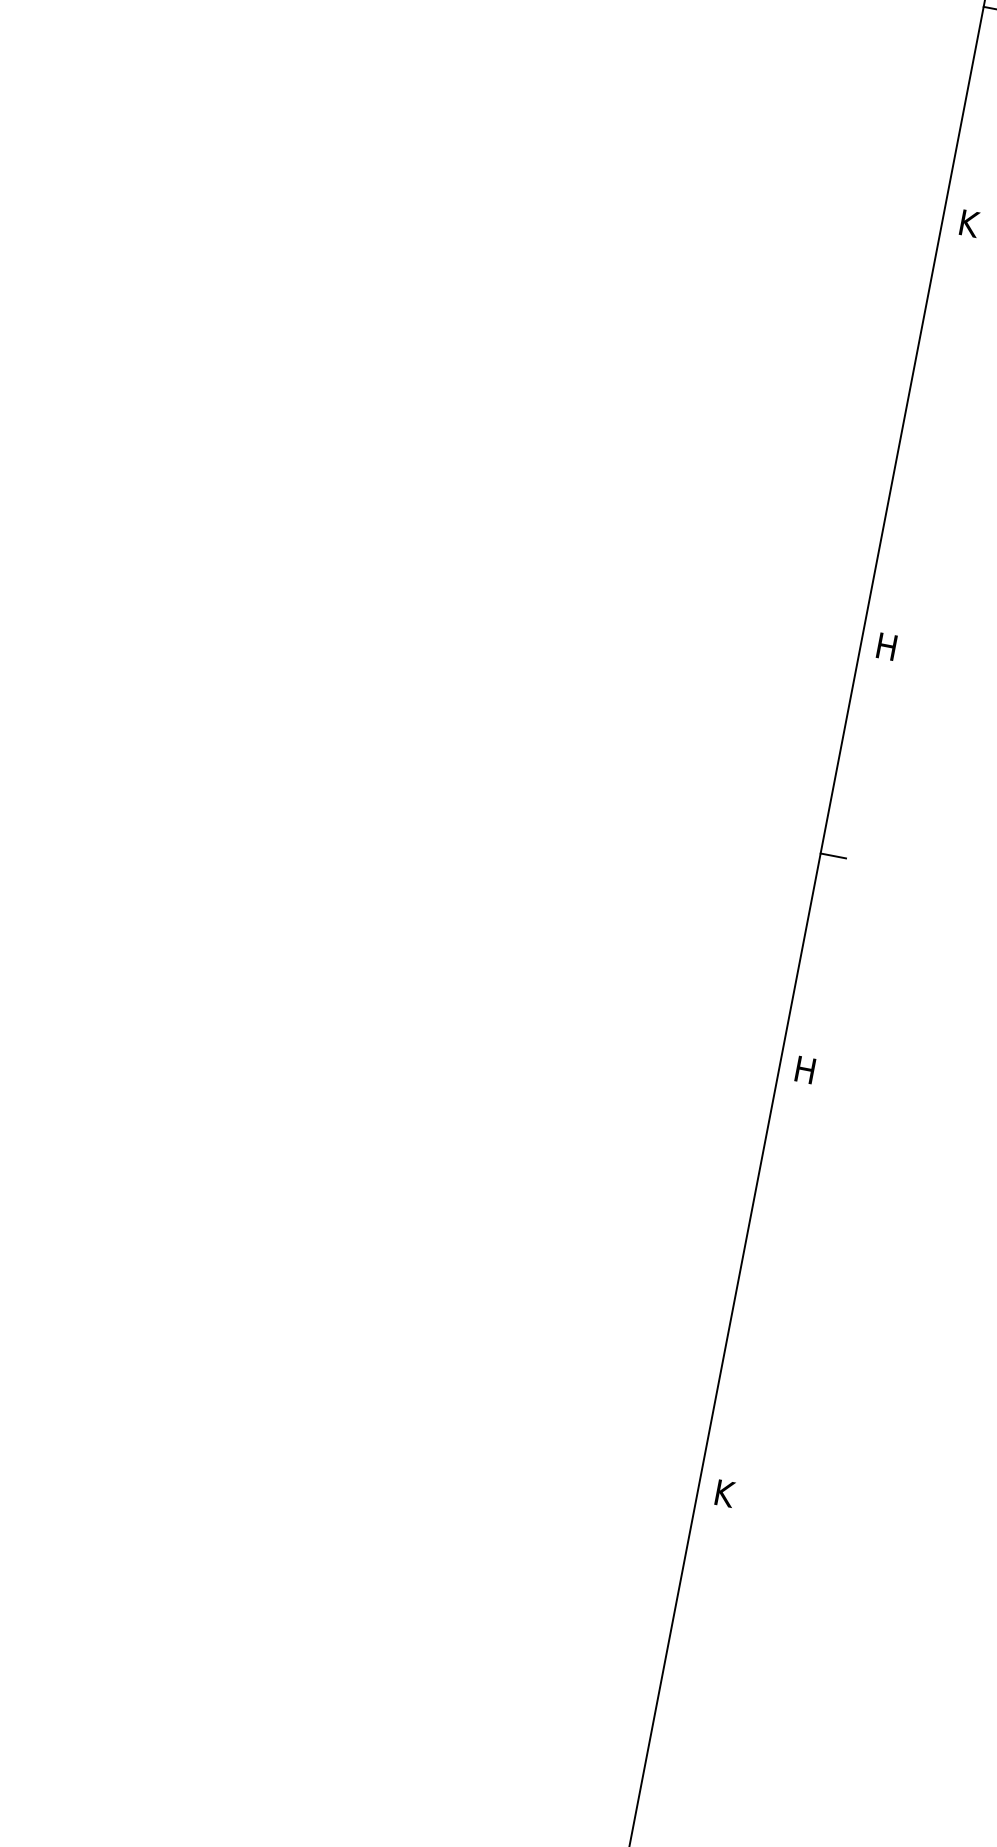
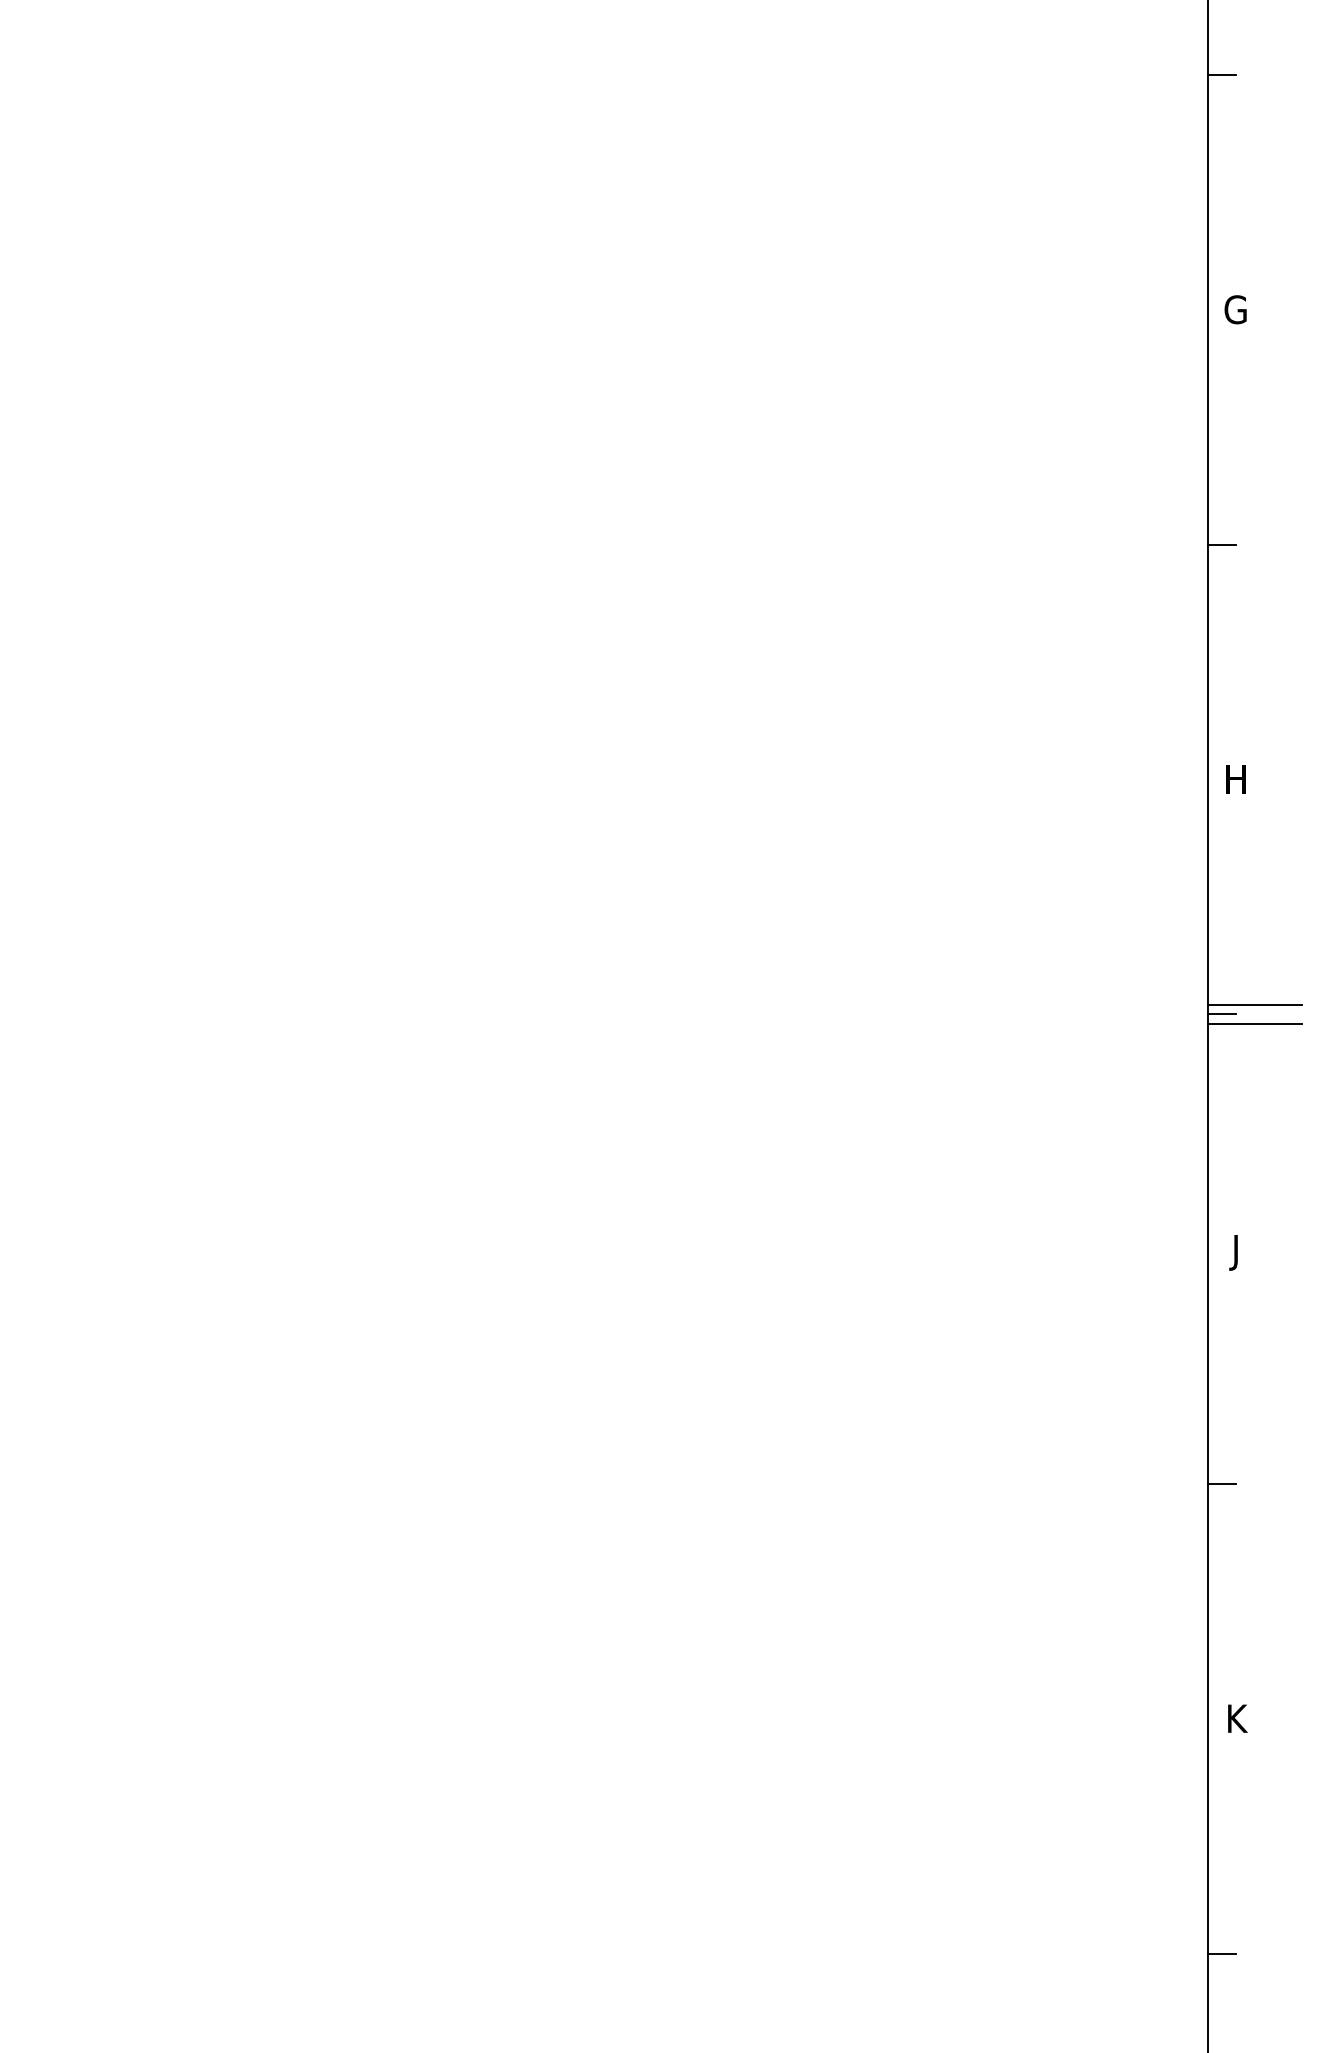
text: (967, 223) -> (1235, 309), K -> G
line: (914, 432) -> (1221, 544), added
line: (864, 852) -> (1254, 1004), added
line: (861, 869) -> (1254, 1023), added
text: (804, 1073) -> (1235, 1252), H -> J
line: (751, 1278) -> (1221, 1483), added
line: (669, 1702) -> (1221, 1953), added

